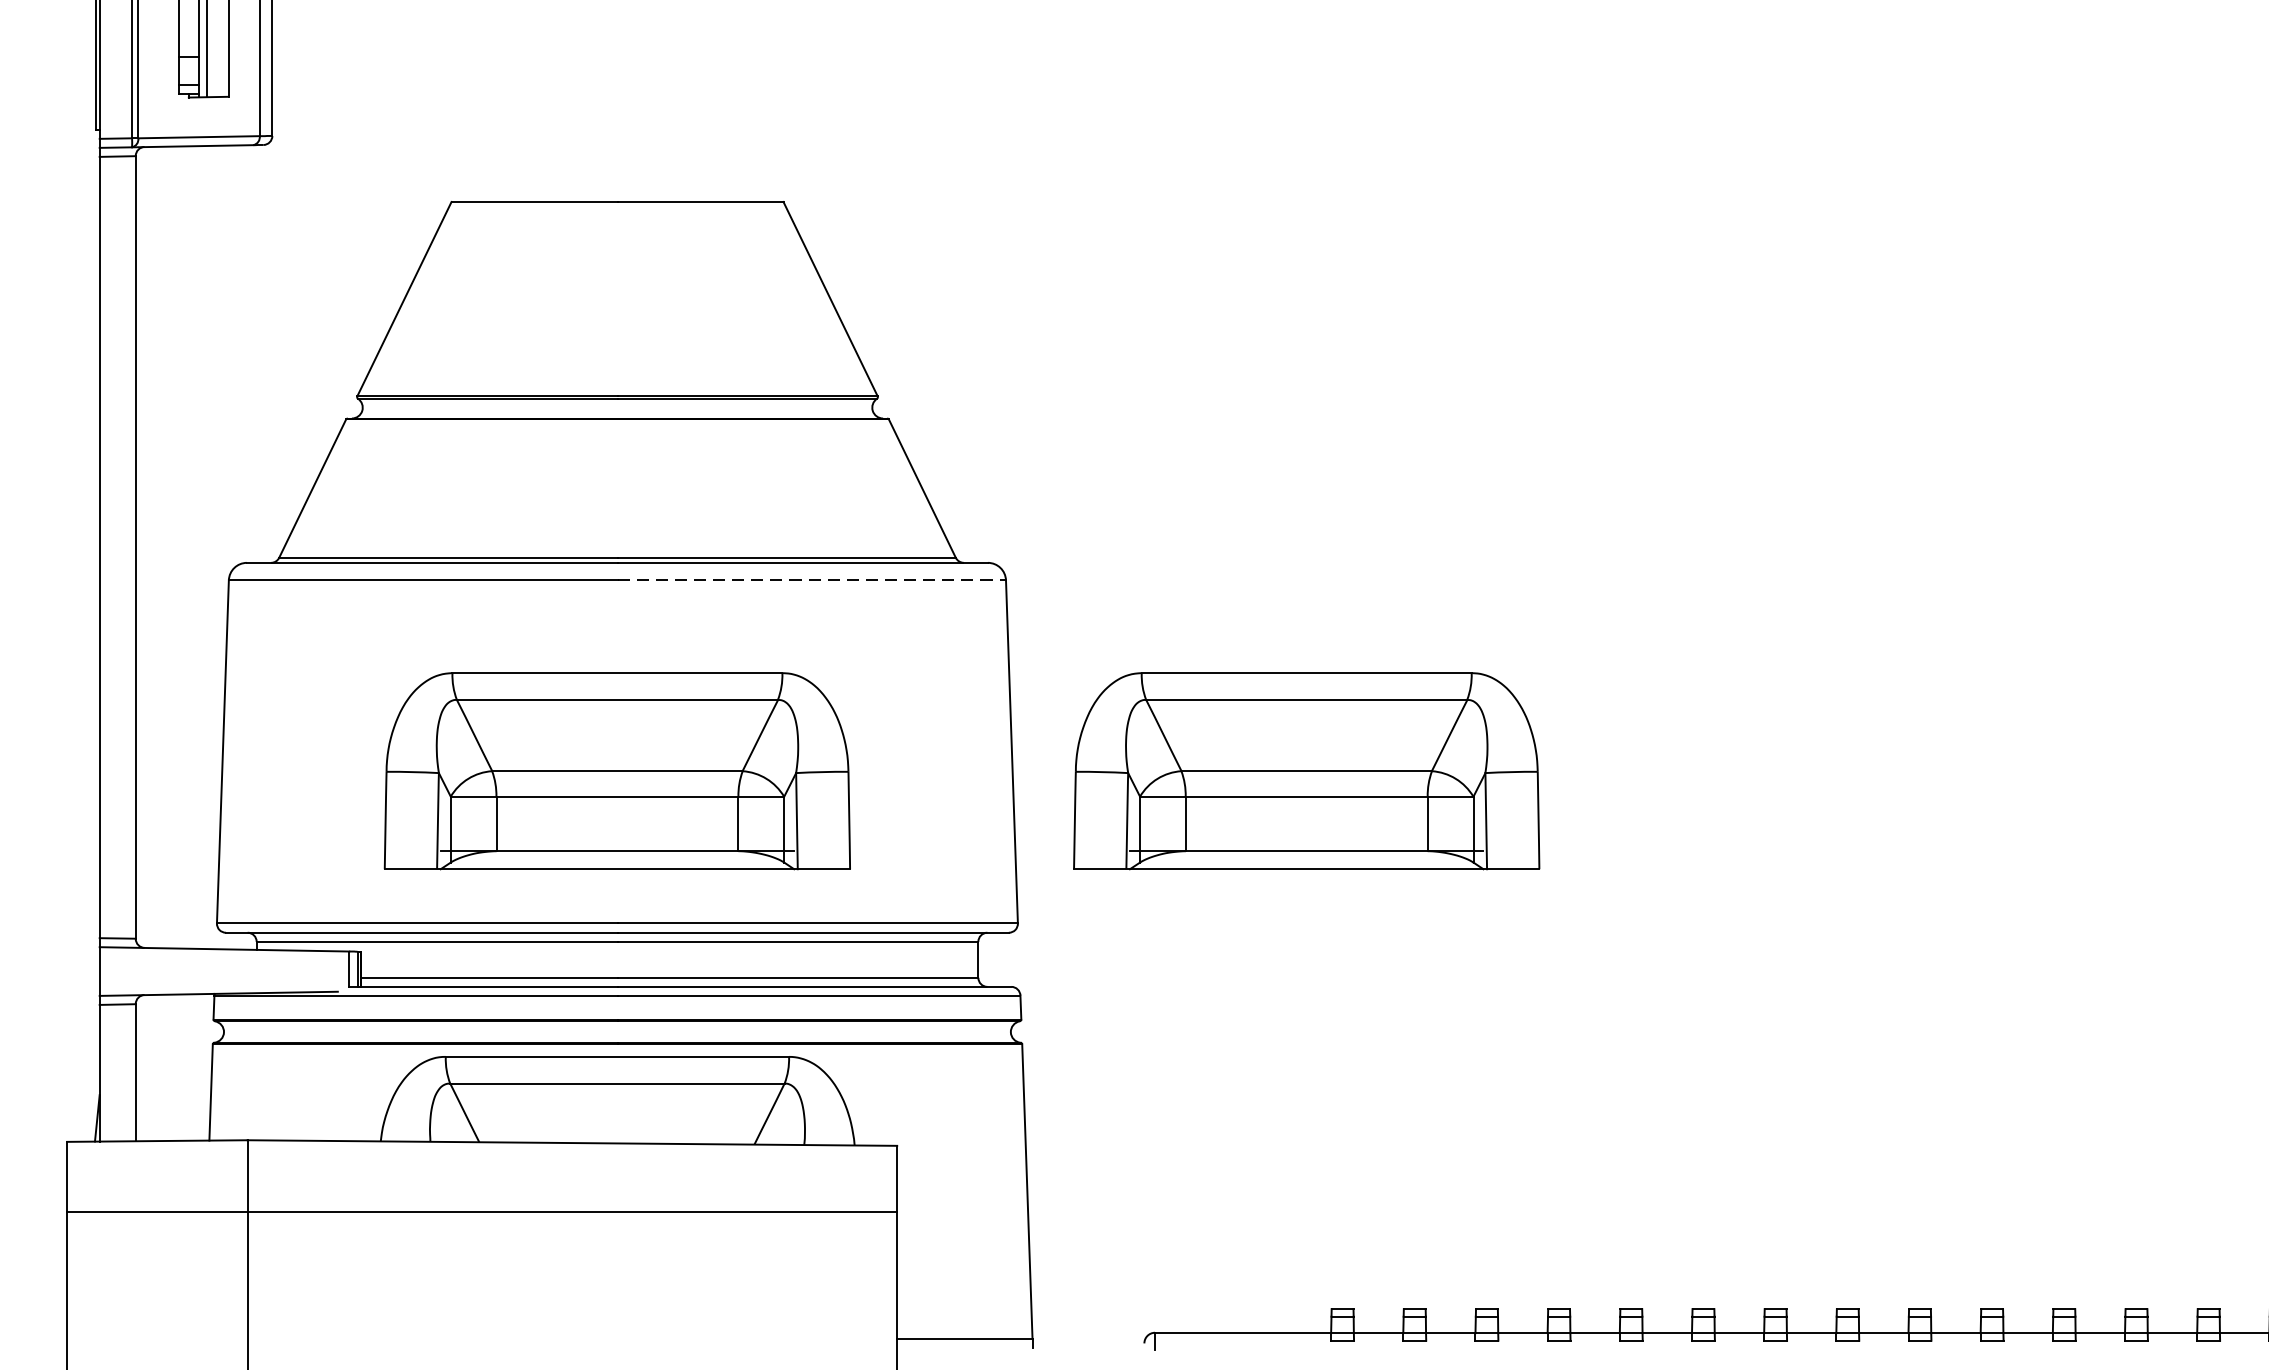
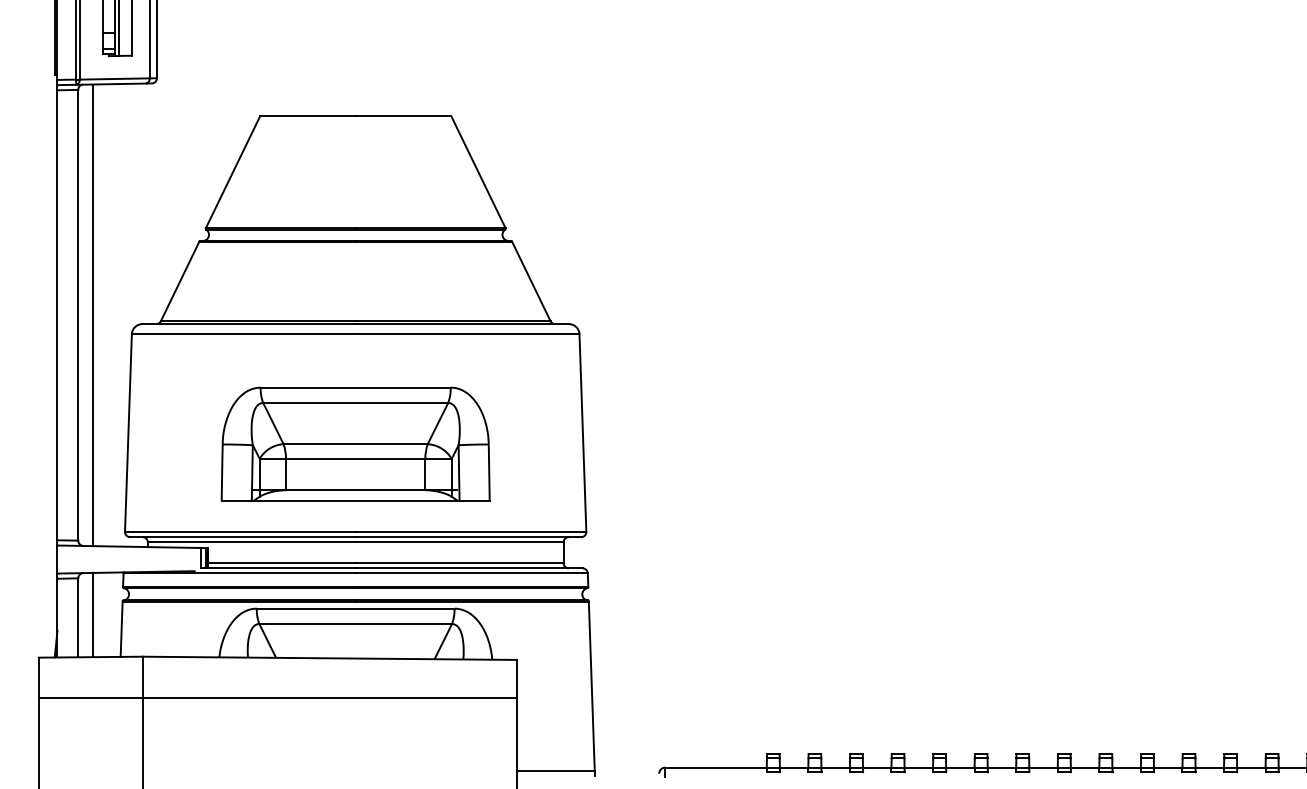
line: (160, 547) -> (92, 315), added
line: (811, 580) -> (467, 334), dashed -> solid
part: (1306, 770) -> (752, 443), removed
line: (160, 1066) -> (92, 614), added

